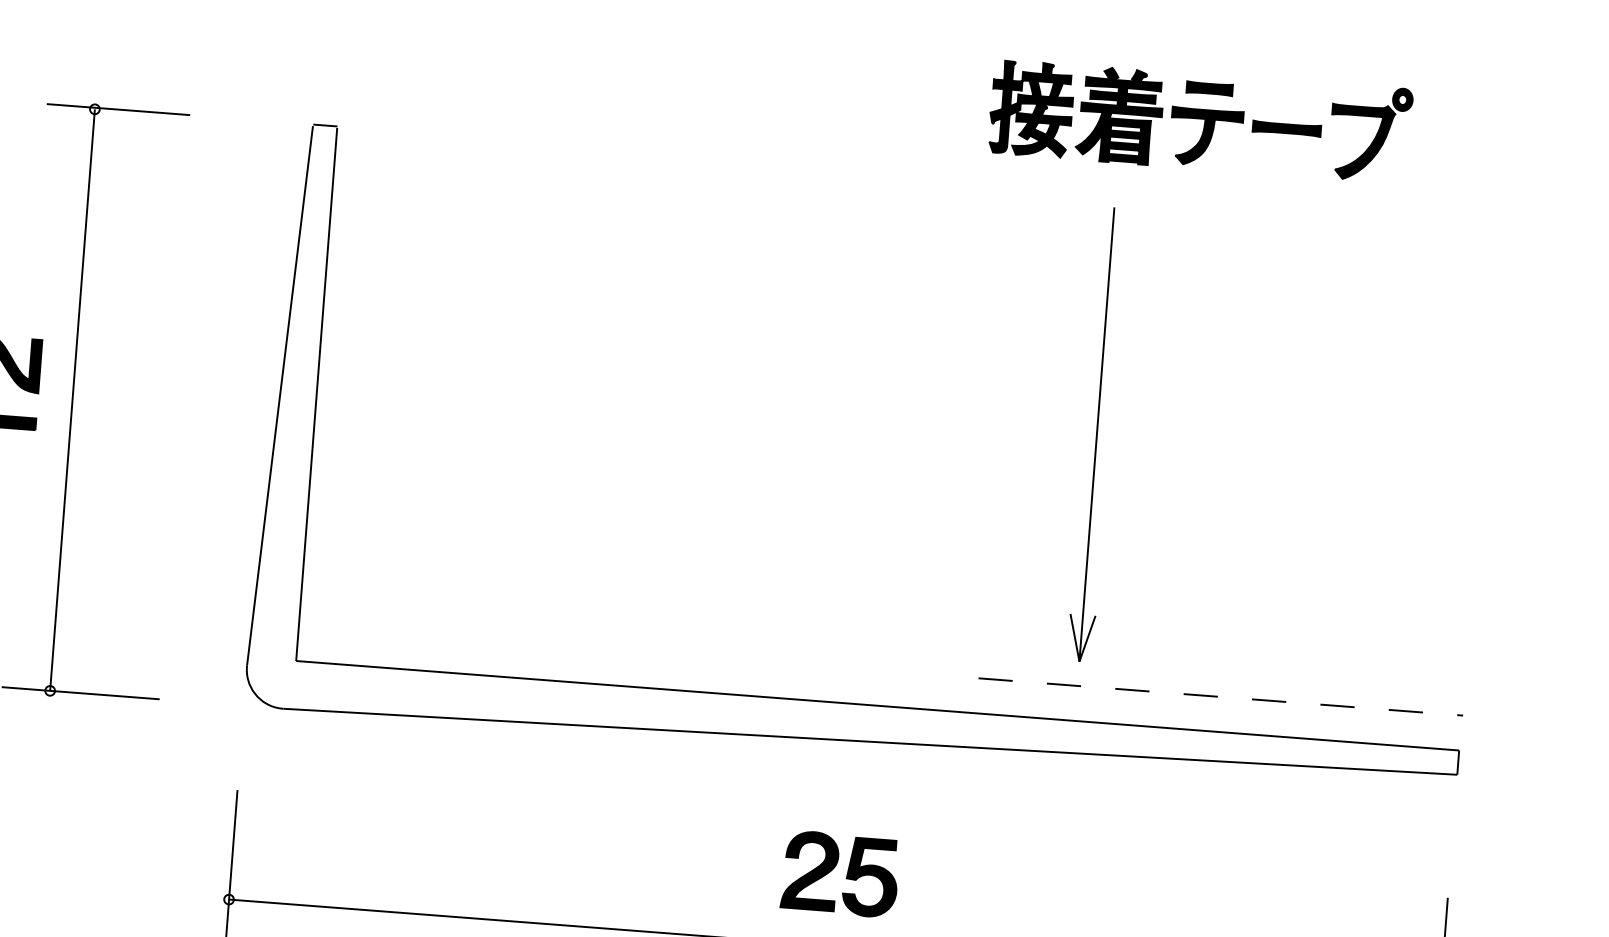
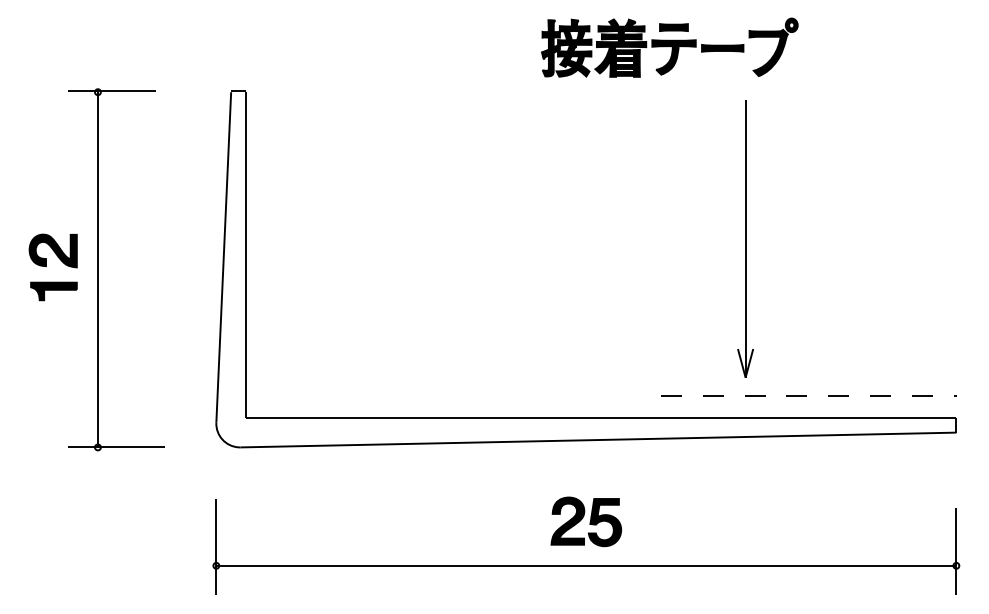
part: (1199, 120) -> (669, 47), moved
part: (1096, 433) -> (745, 238), moved

